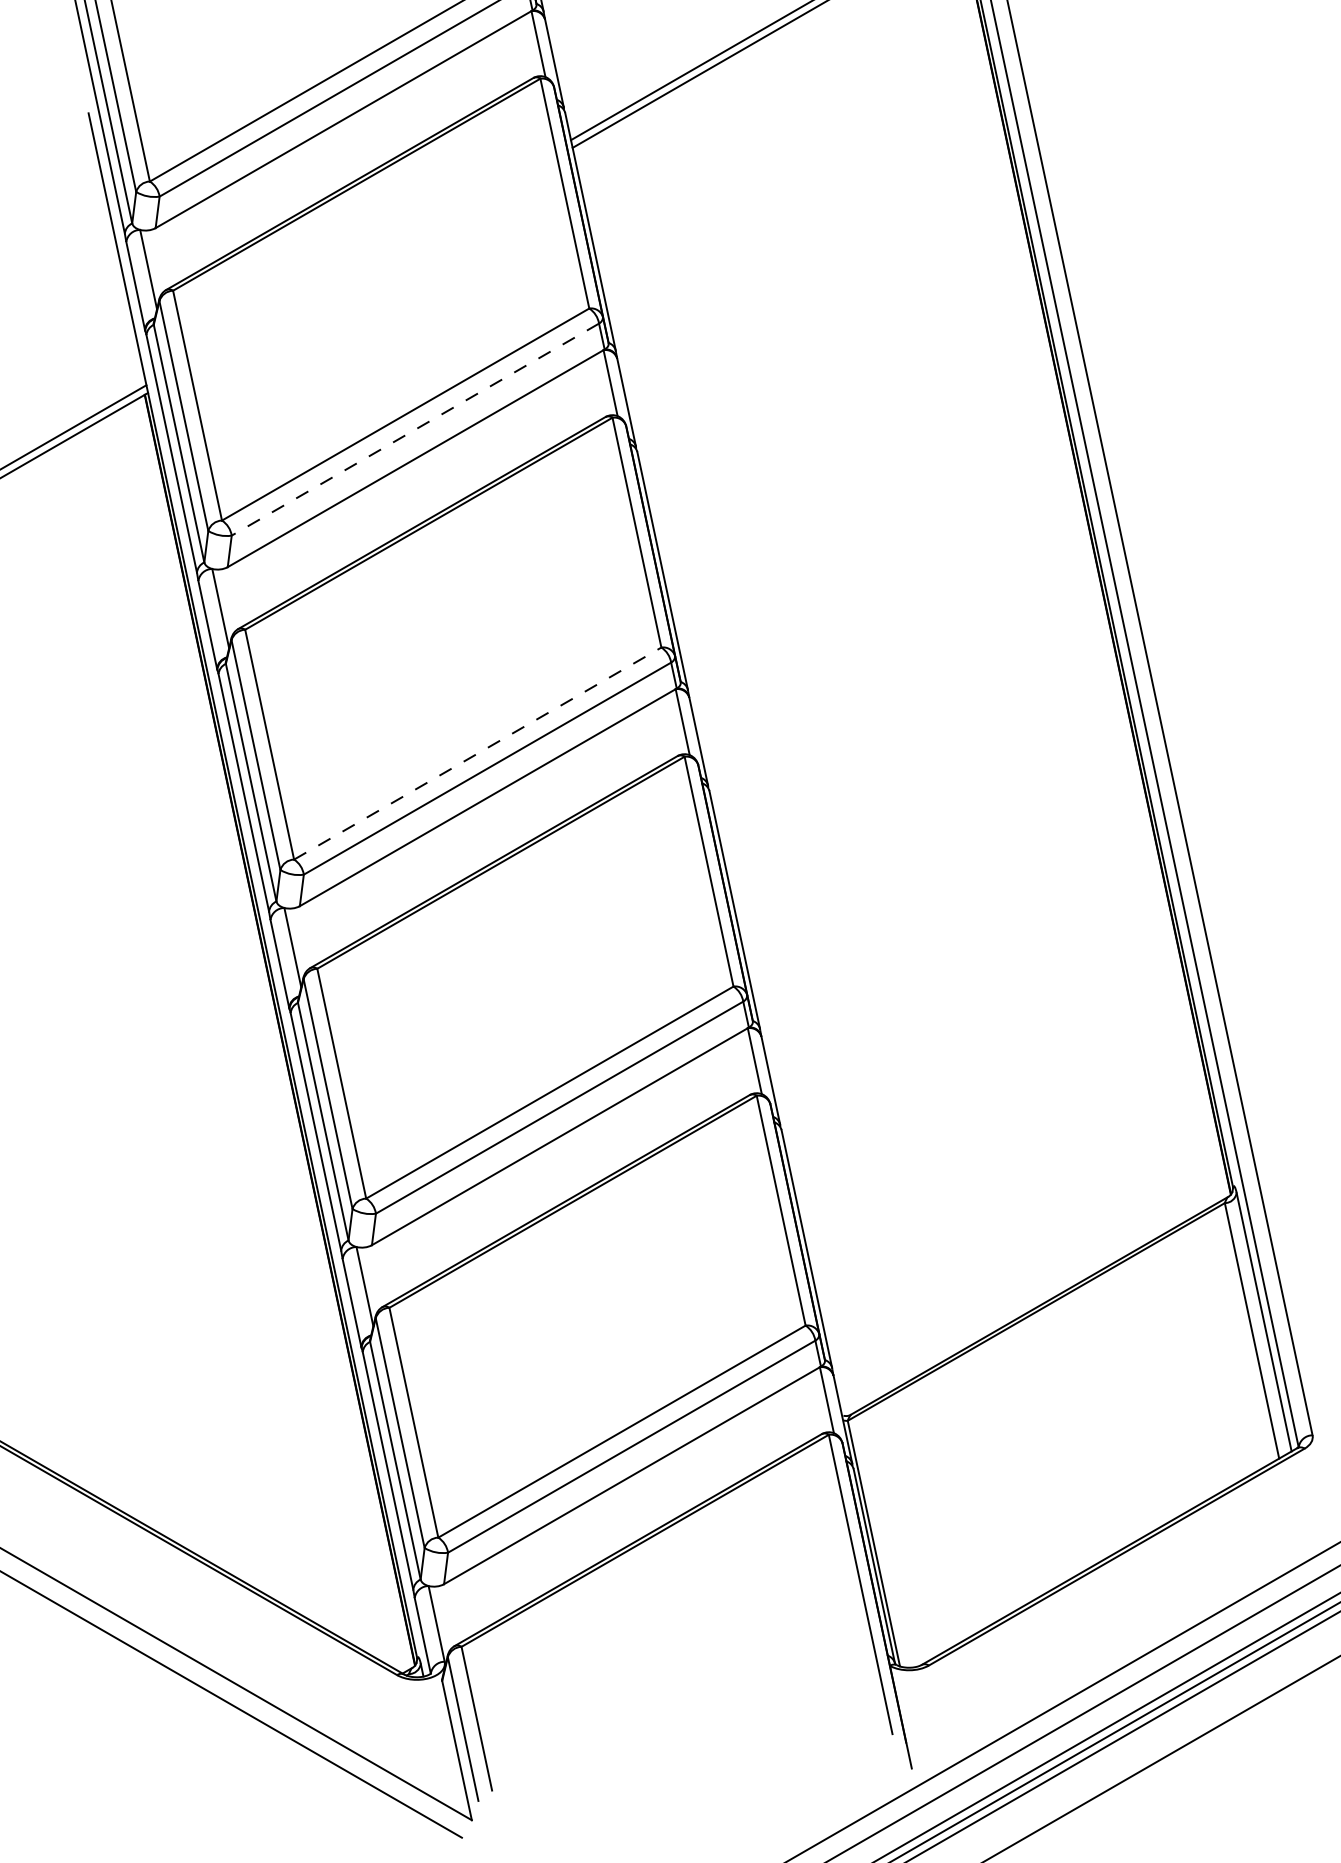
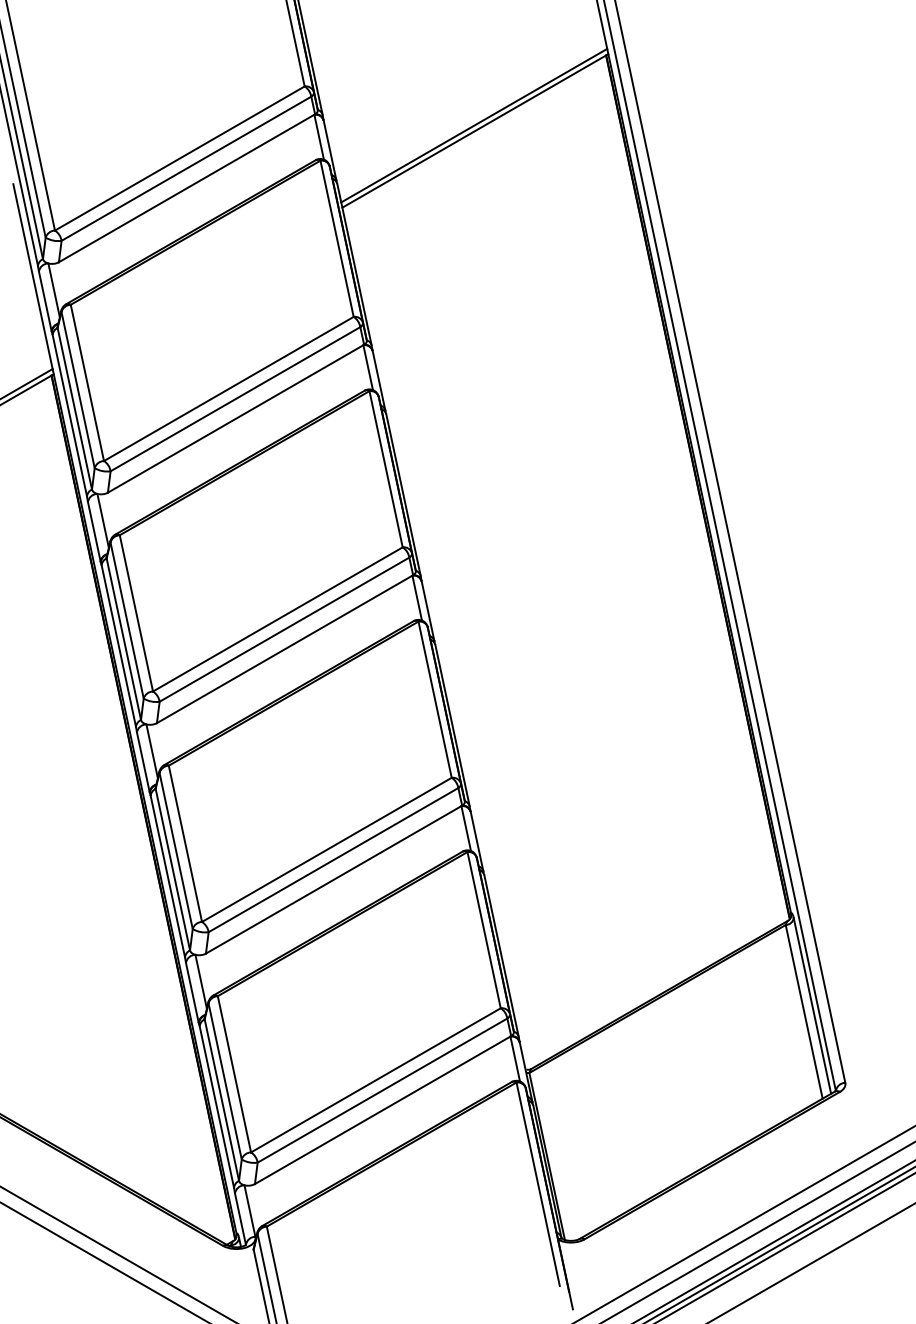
line: (415, 430) -> (235, 399), dashed -> solid
line: (478, 753) -> (278, 619), dashed -> solid

